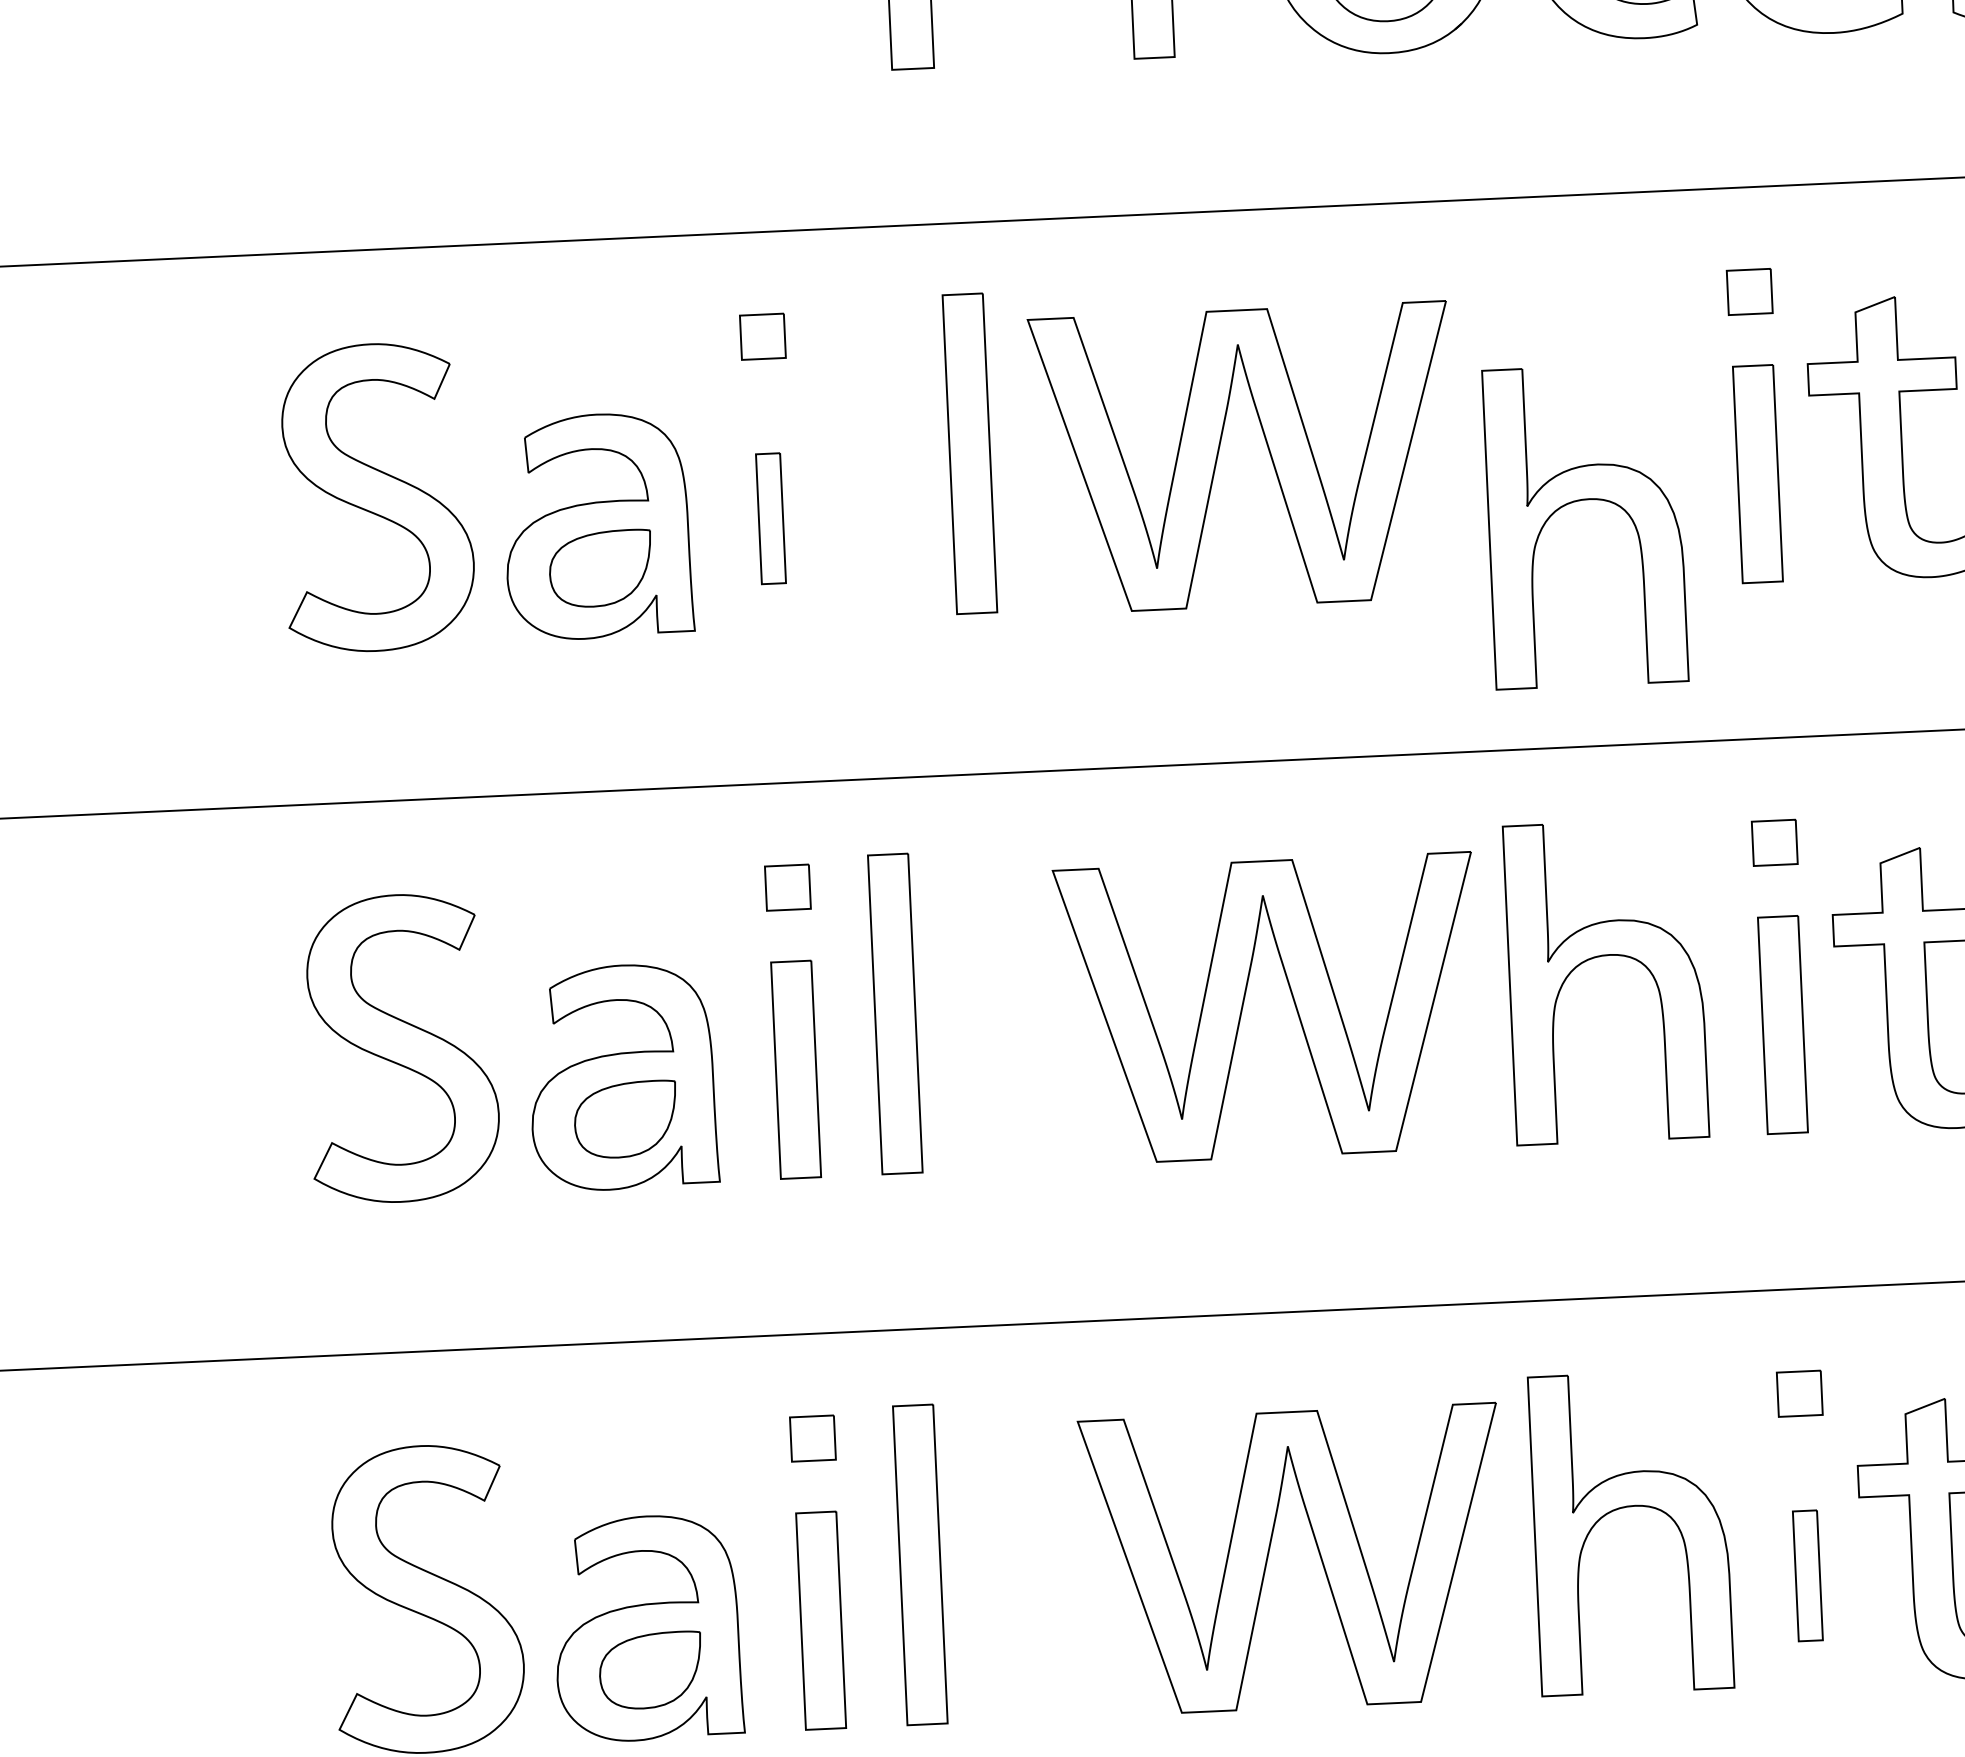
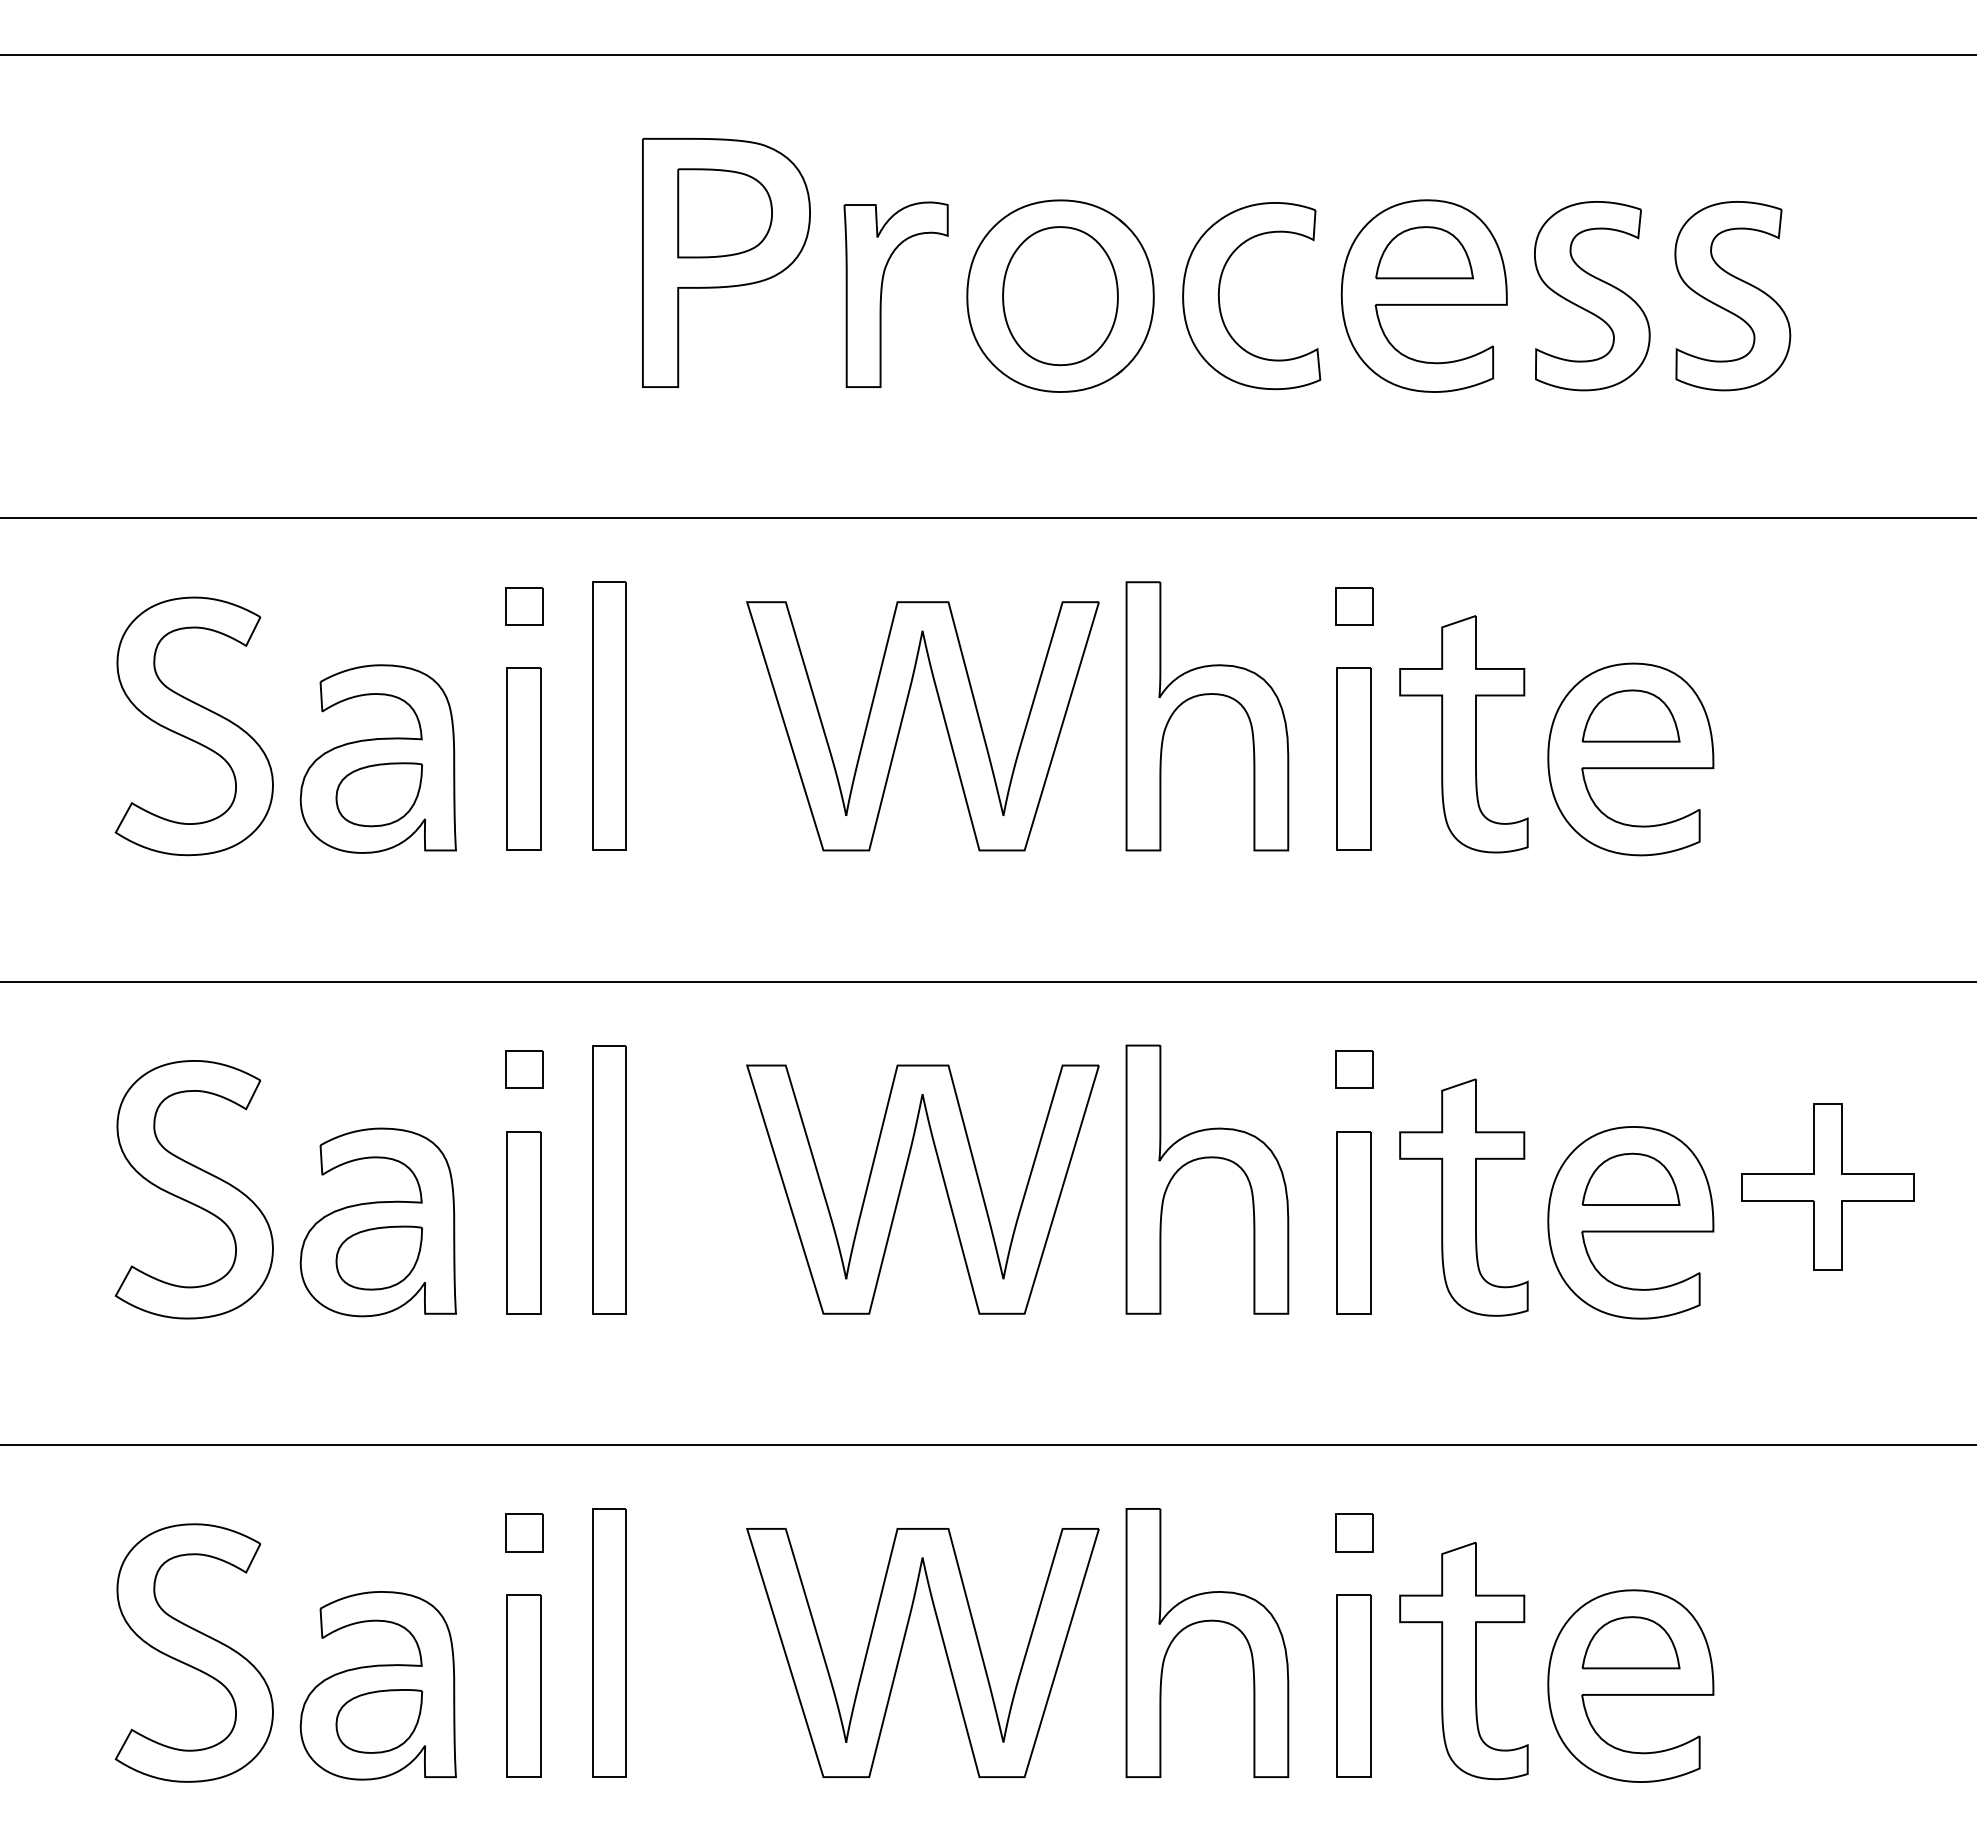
part: (969, 452) -> (609, 715), moved
part: (1584, 501) -> (1207, 695), moved
part: (770, 517) -> (523, 758), size x1.67
part: (1807, 1575) -> (1353, 1685), size x1.67

